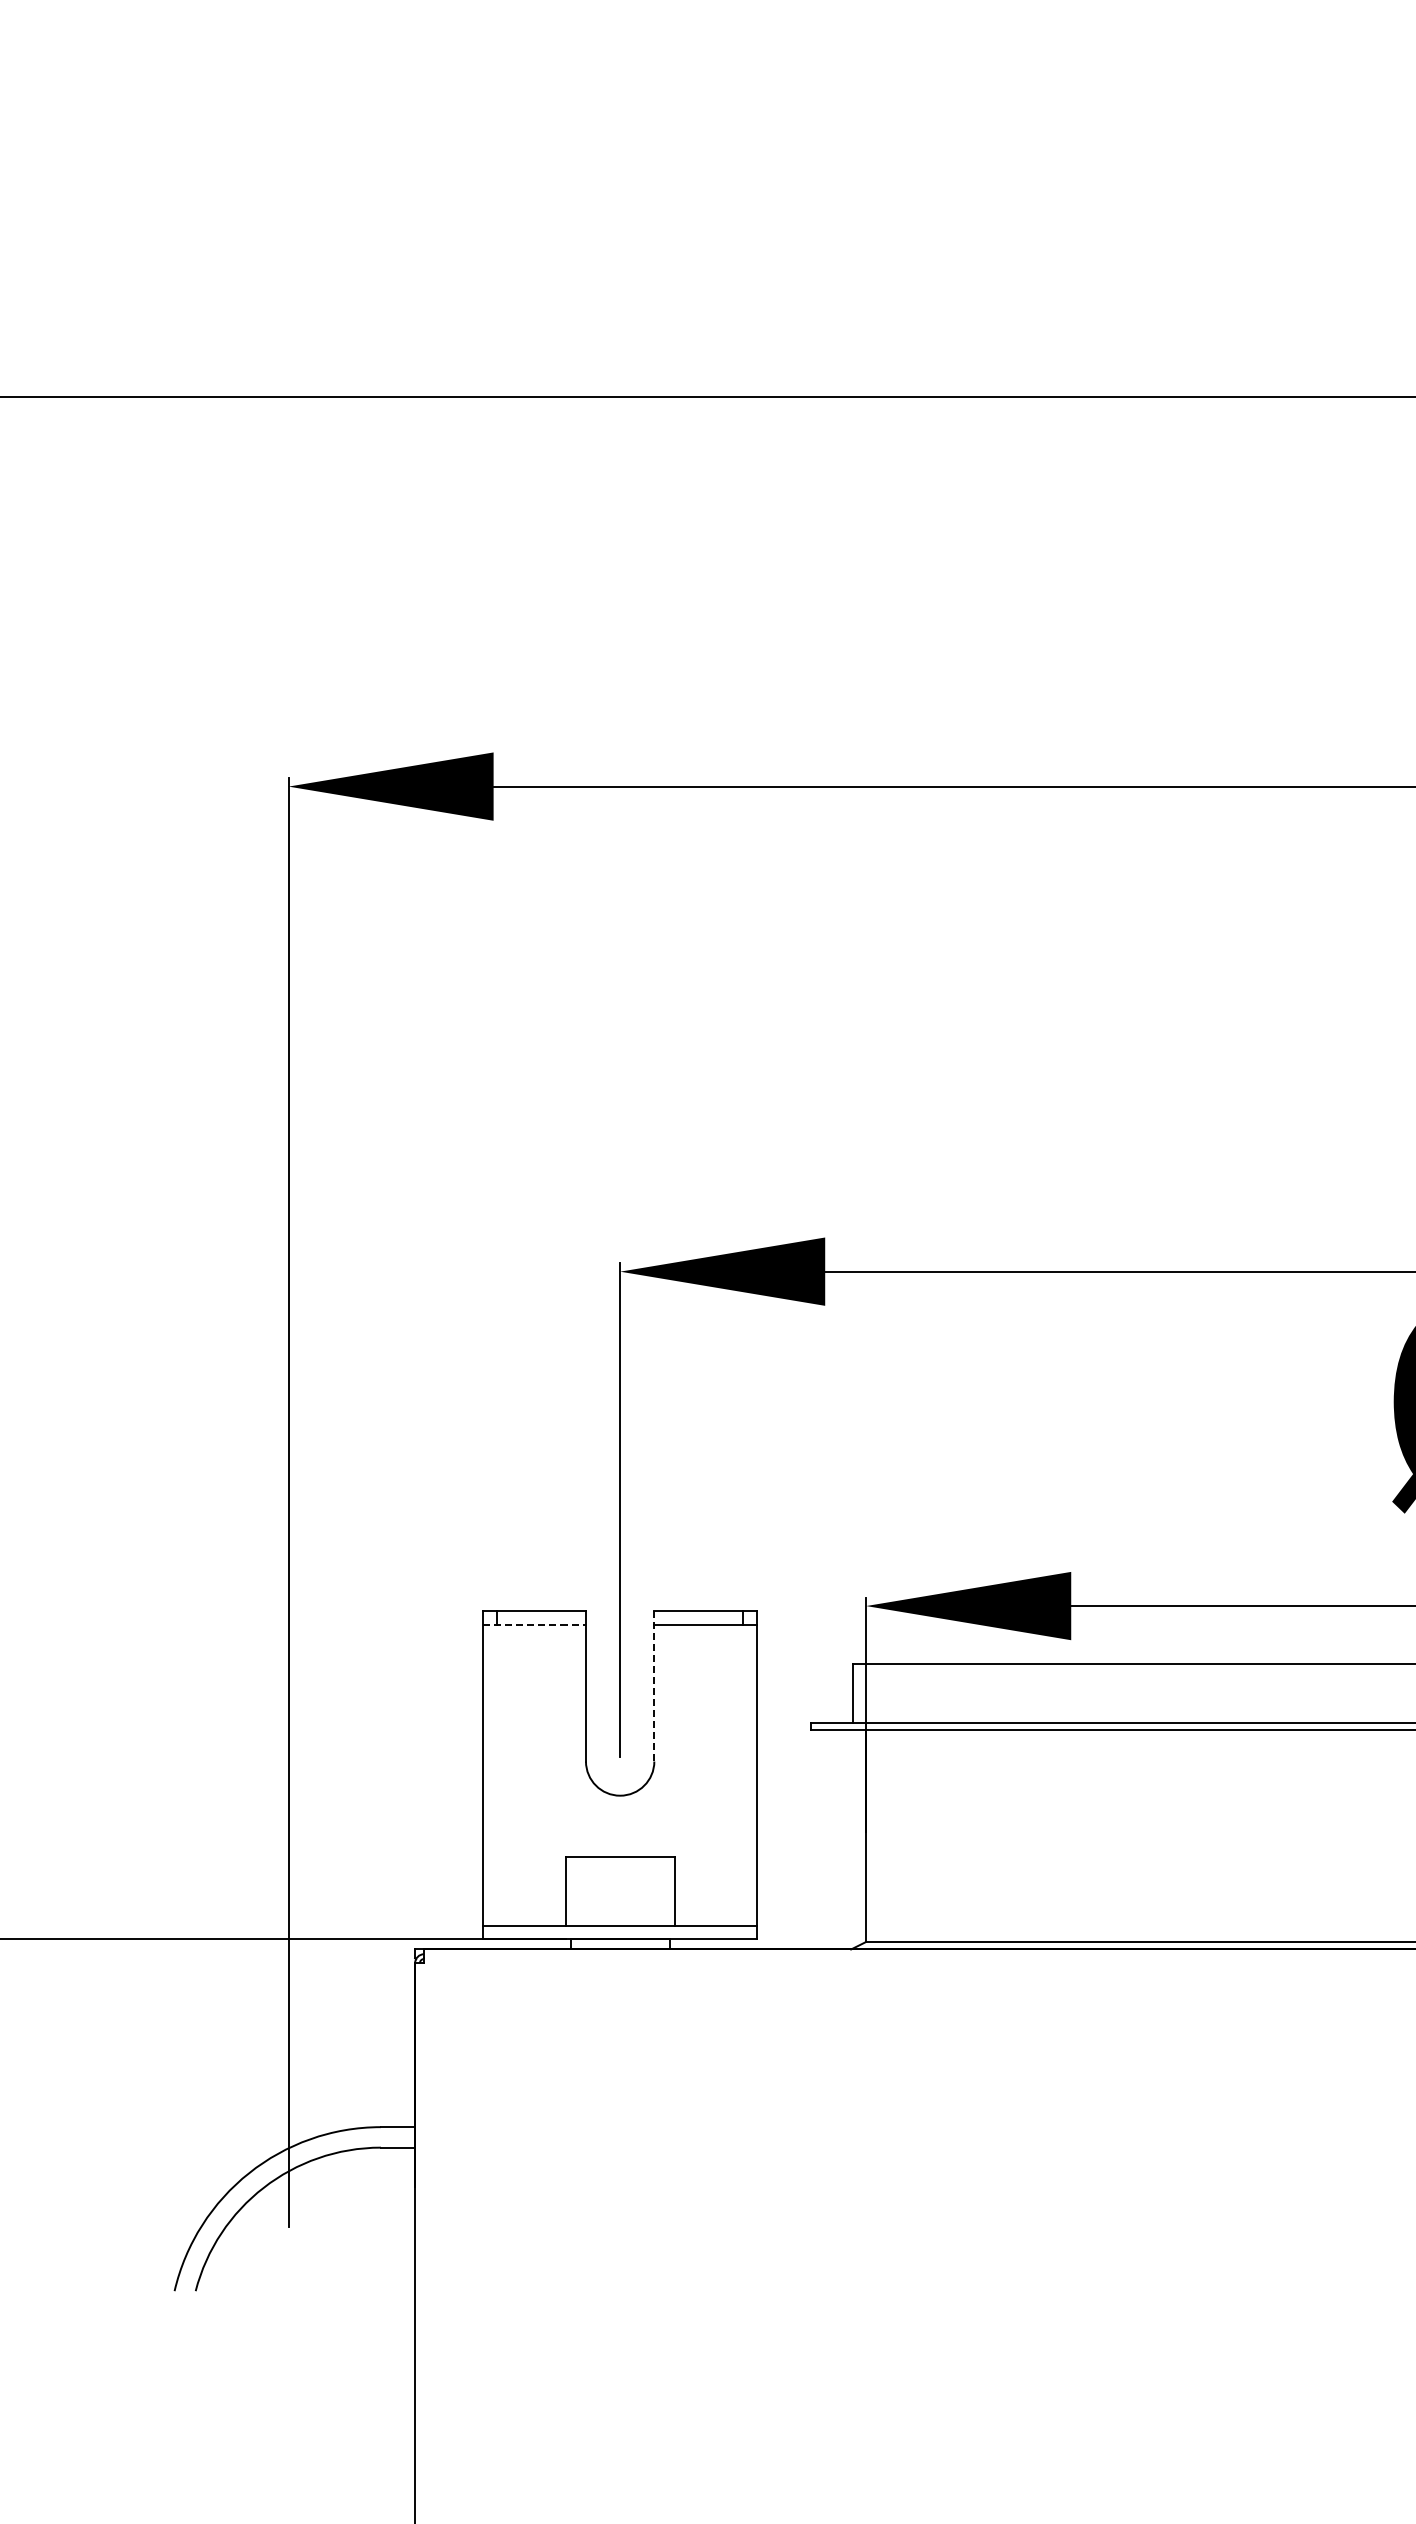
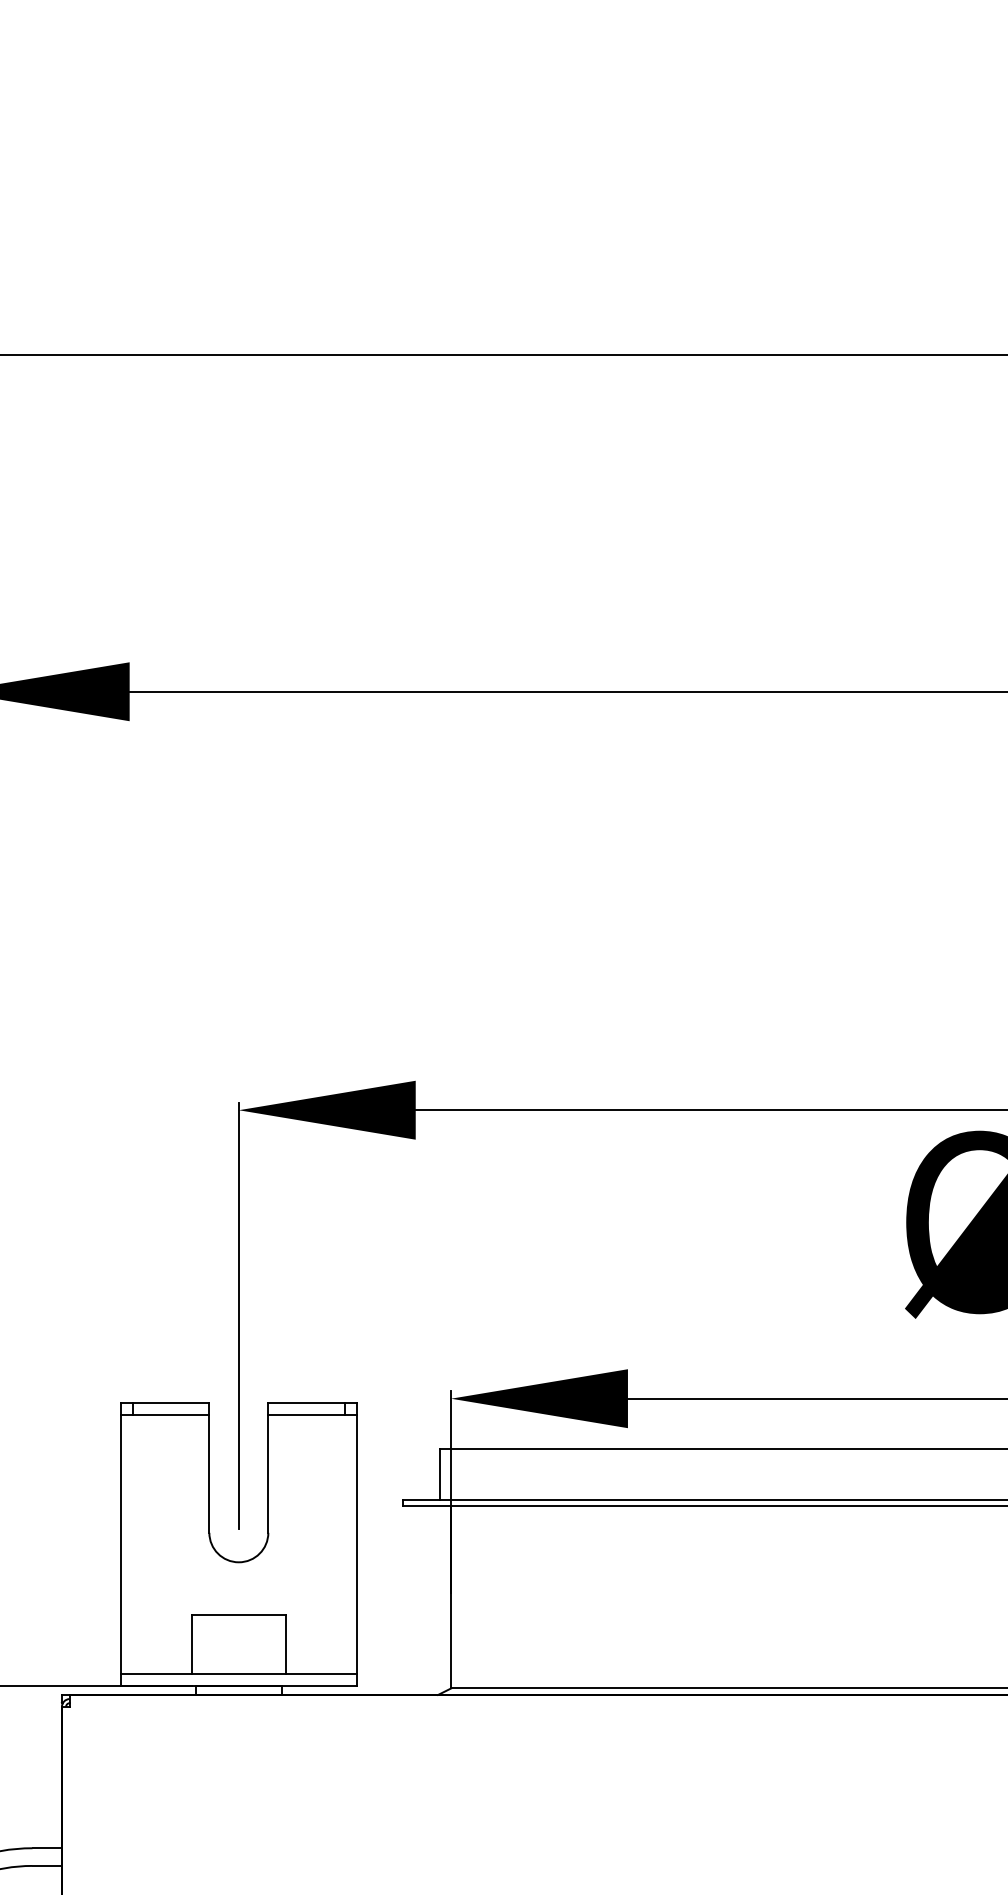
line: (535, 1624) -> (165, 1414), dashed -> solid
line: (654, 1686) -> (268, 1468), dashed -> solid

